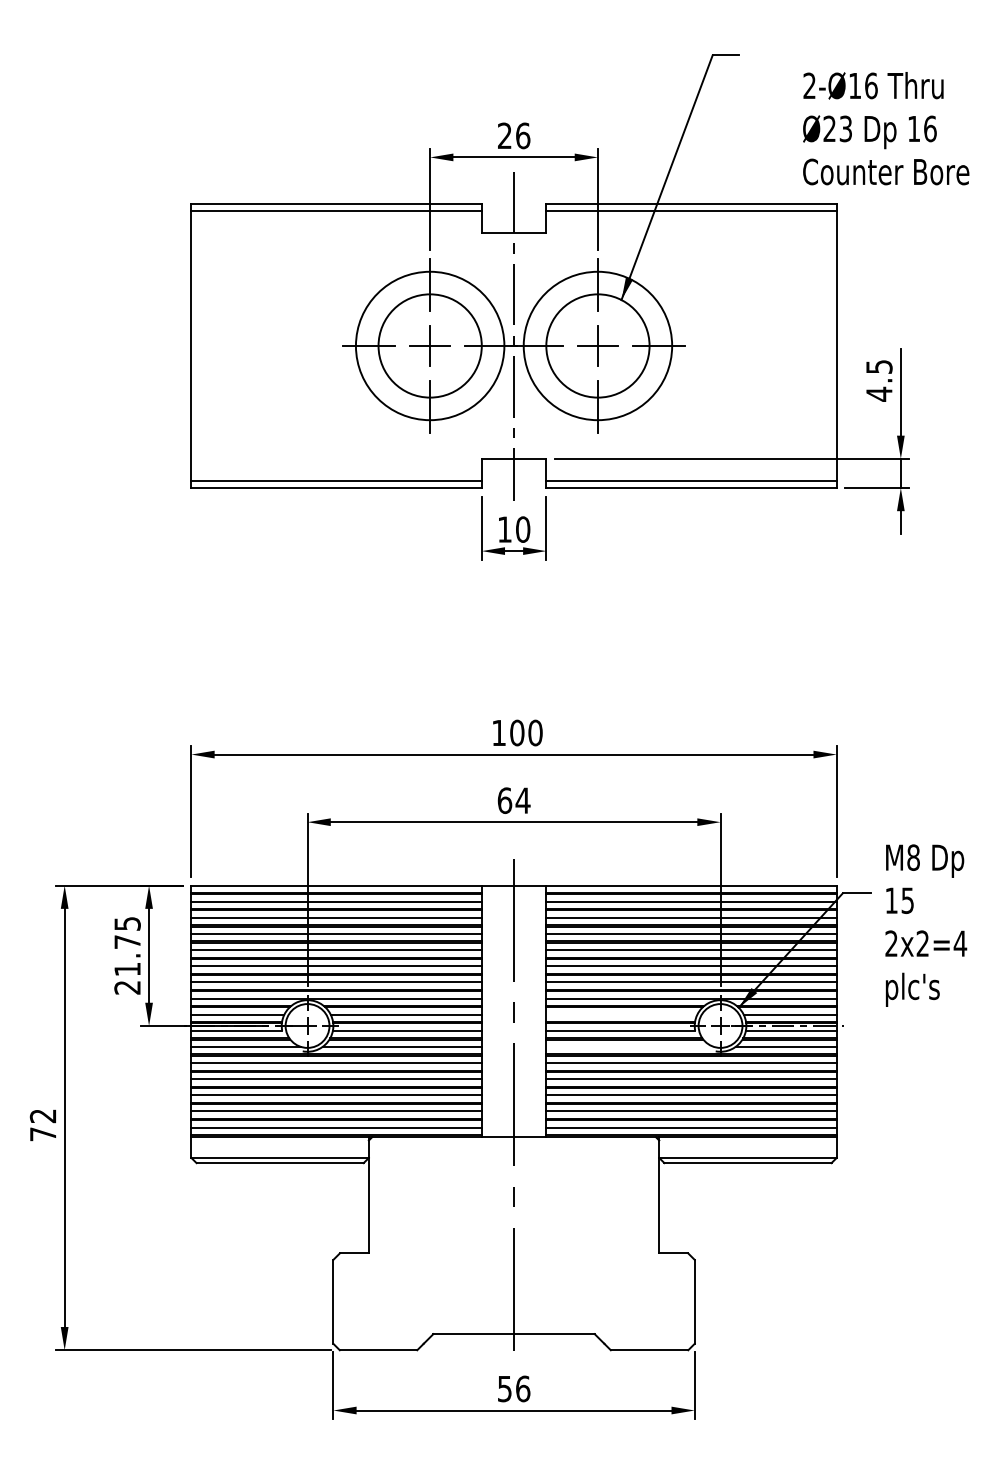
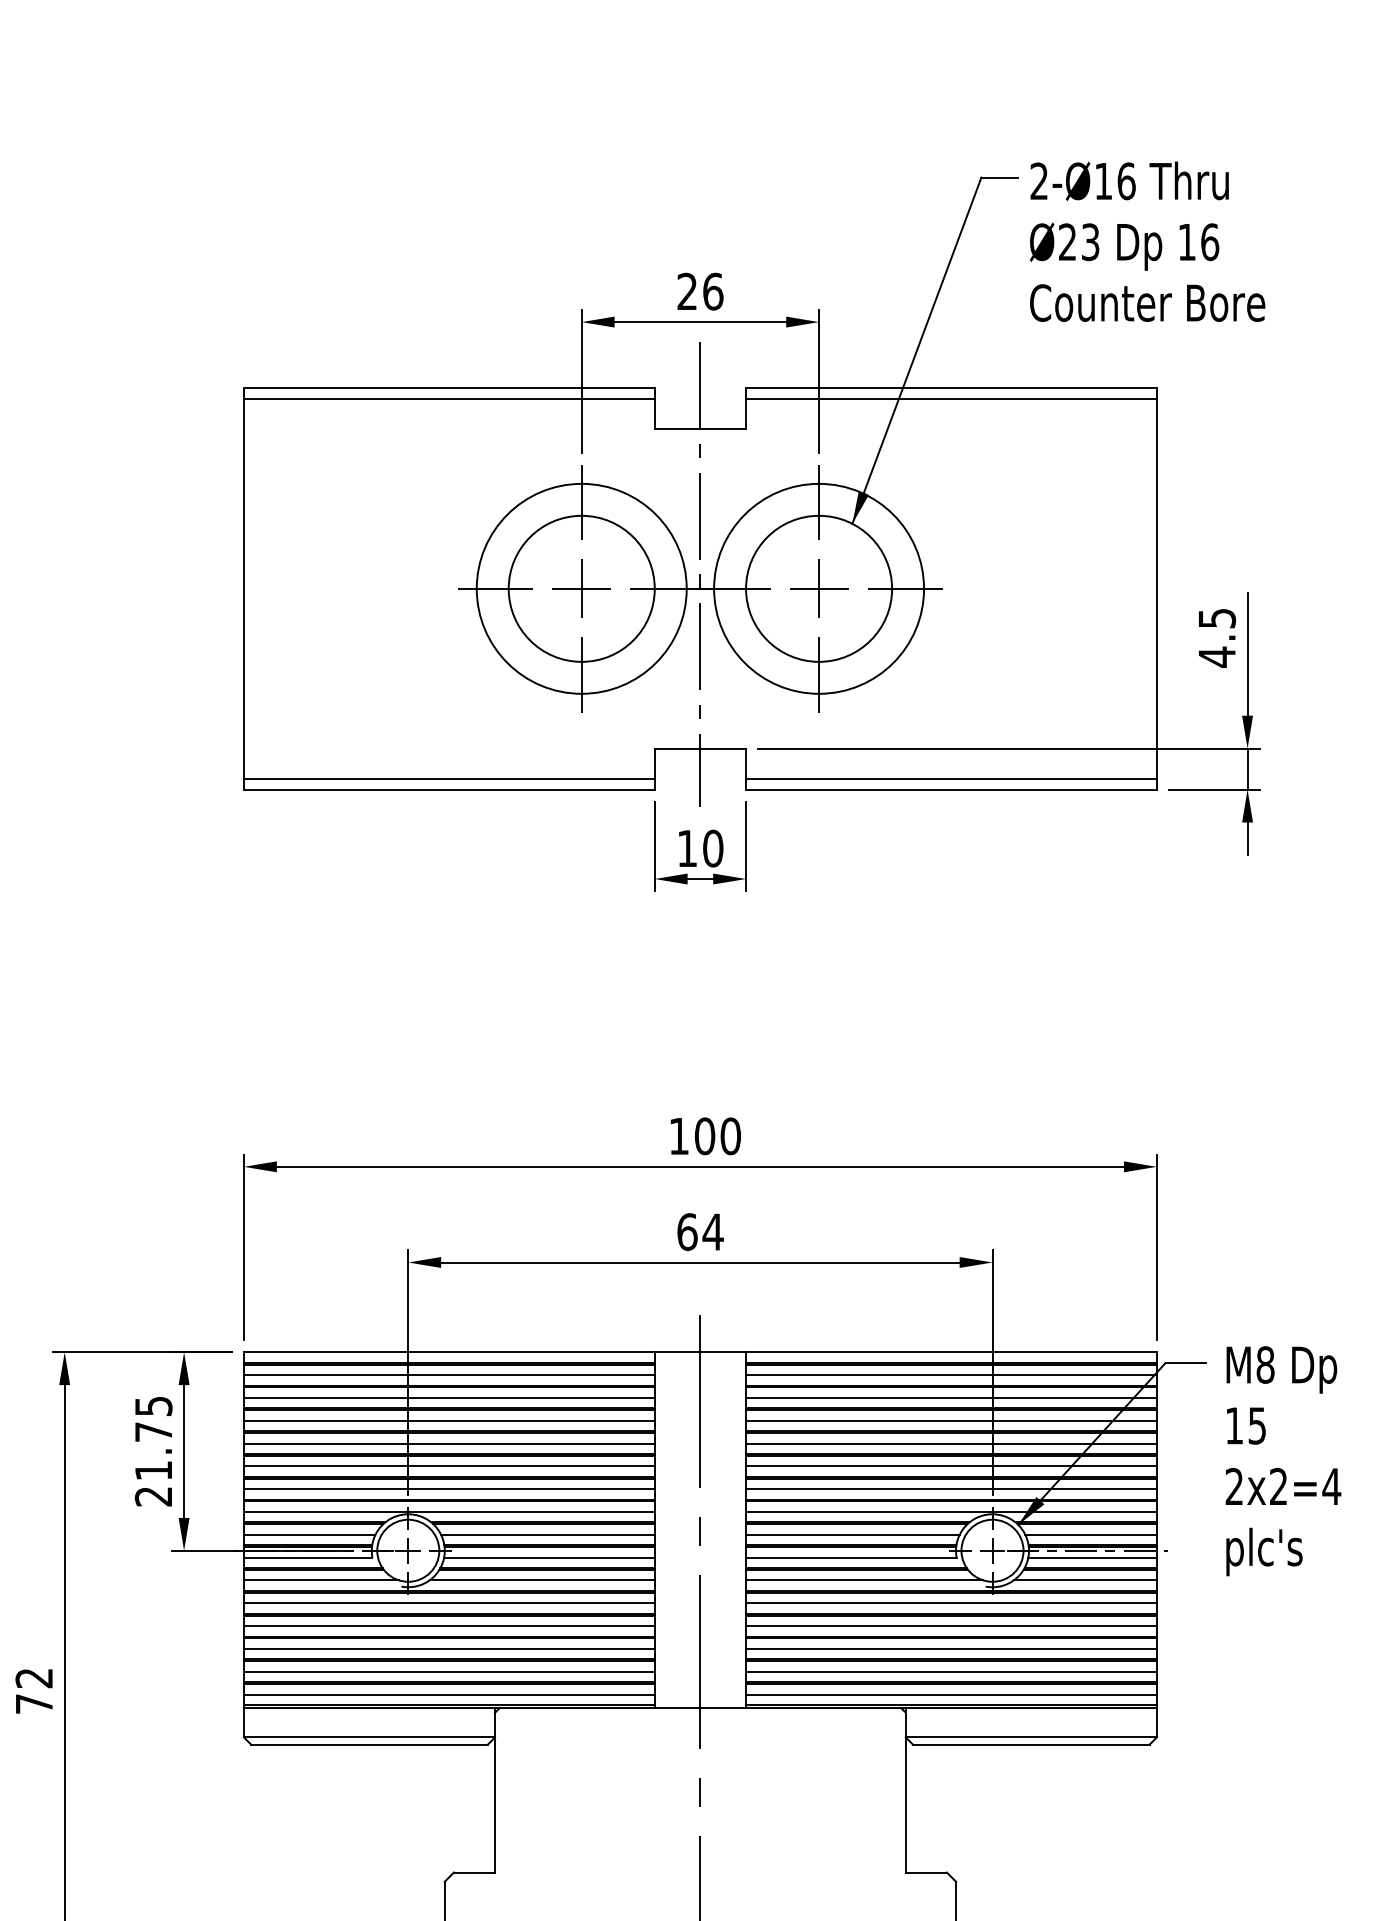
text: (886, 128) -> (1148, 241), moved
text: (926, 925) -> (1283, 1460), moved
line: (621, 1014) -> (852, 1534), added
line: (630, 1046) -> (865, 1579), added

